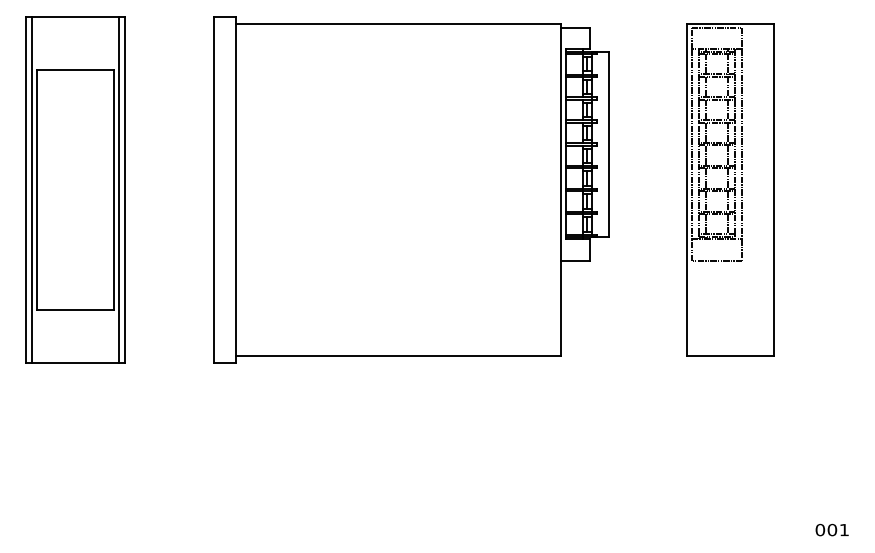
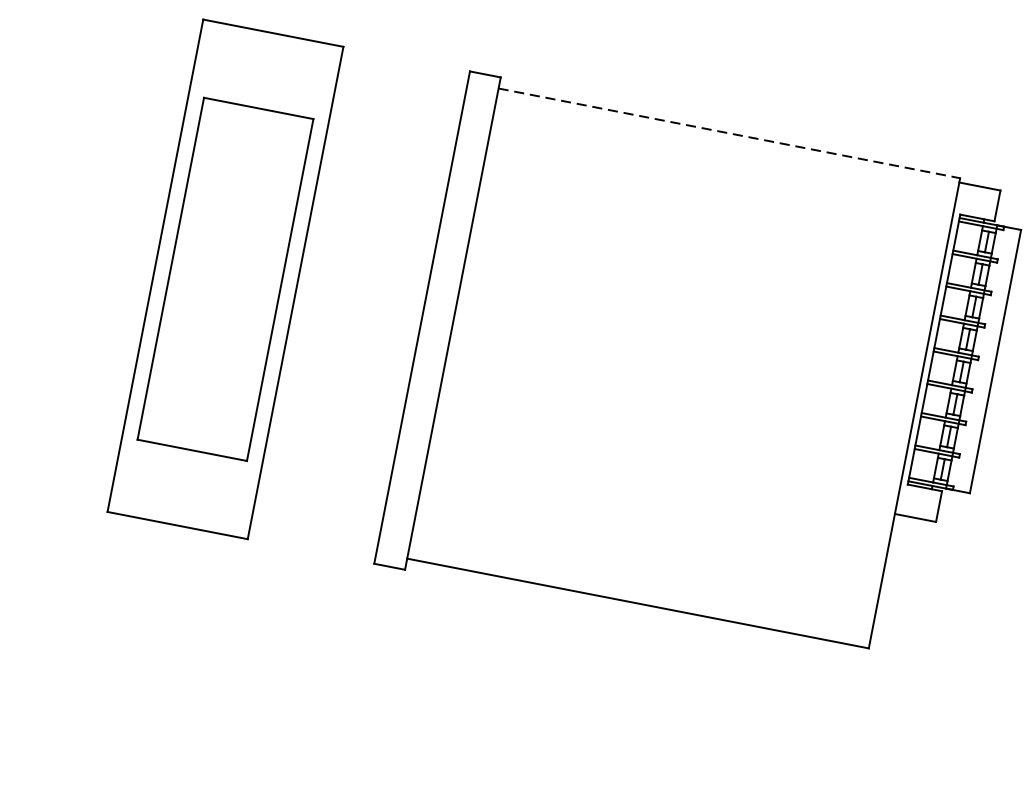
line: (398, 24) -> (729, 133), solid -> dashed
line: (32, 189) -> (164, 266), removed
line: (118, 189) -> (286, 290), removed

